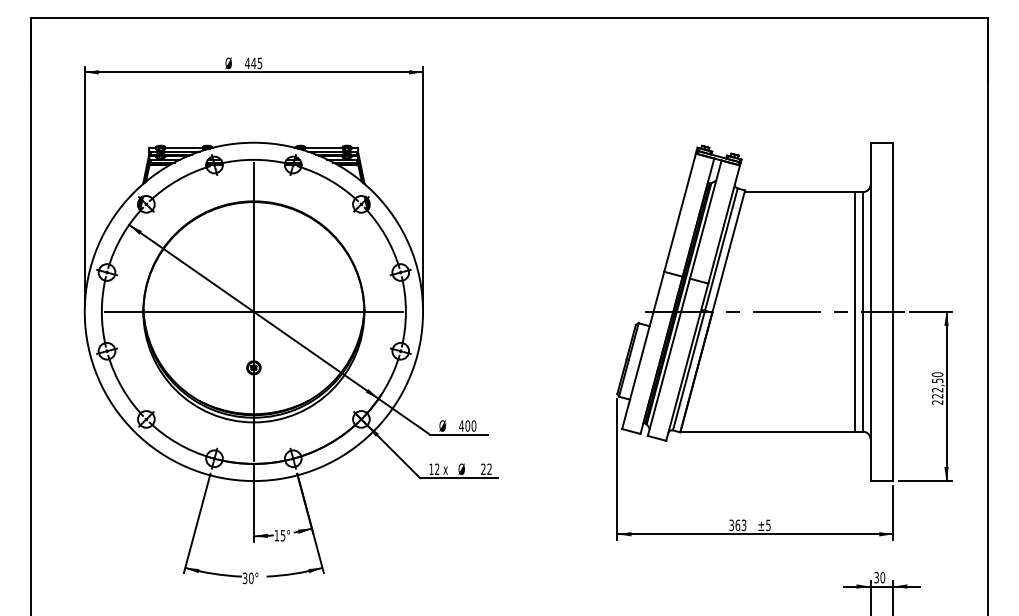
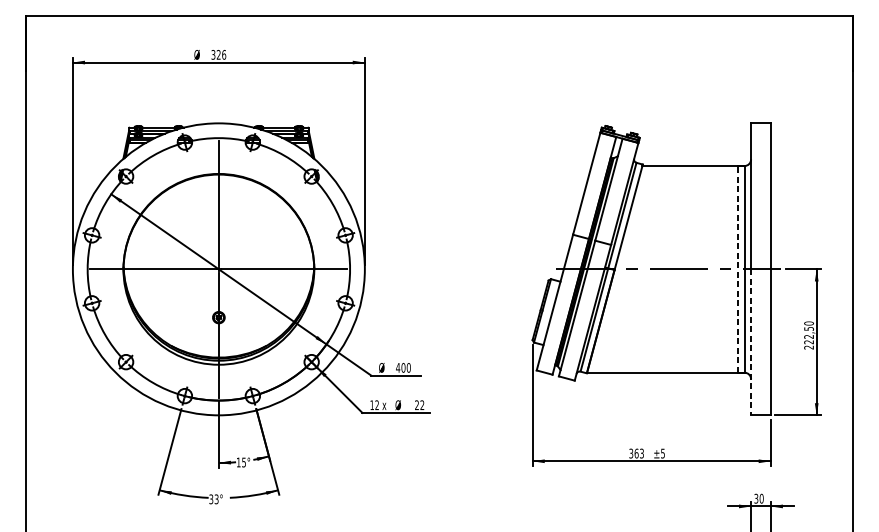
text: (253, 63) -> (218, 54), 445 -> 326
line: (855, 311) -> (738, 269), solid -> dashed
line: (870, 396) -> (751, 342), solid -> dashed
text: (251, 578) -> (216, 499), 30° -> 33°

